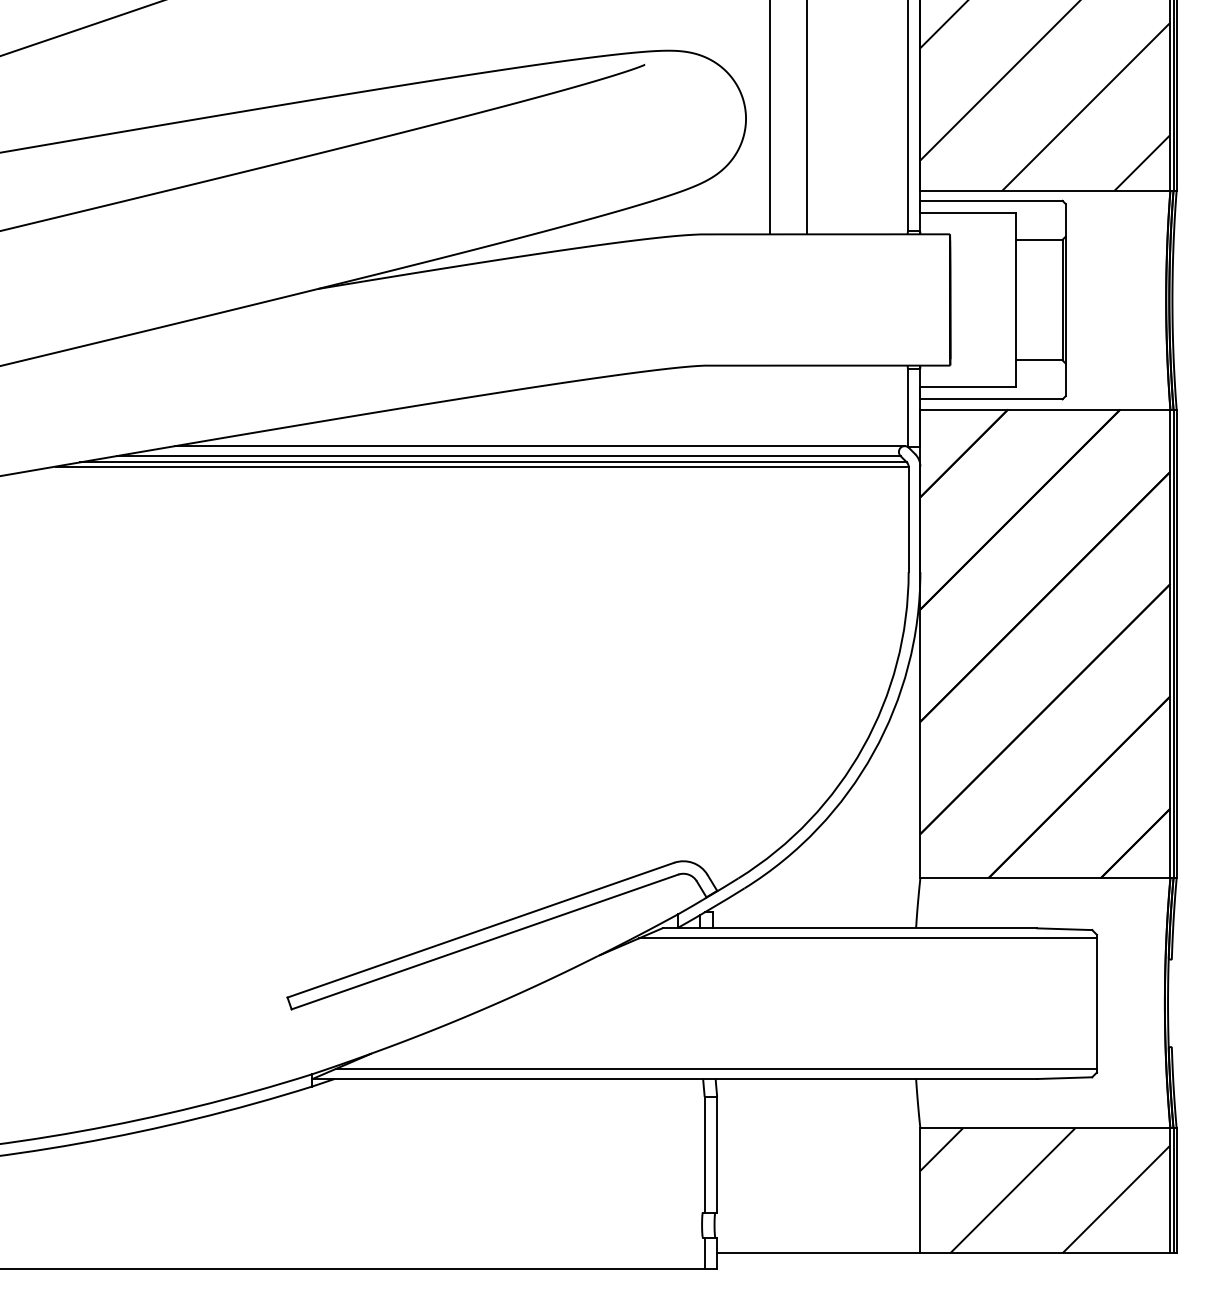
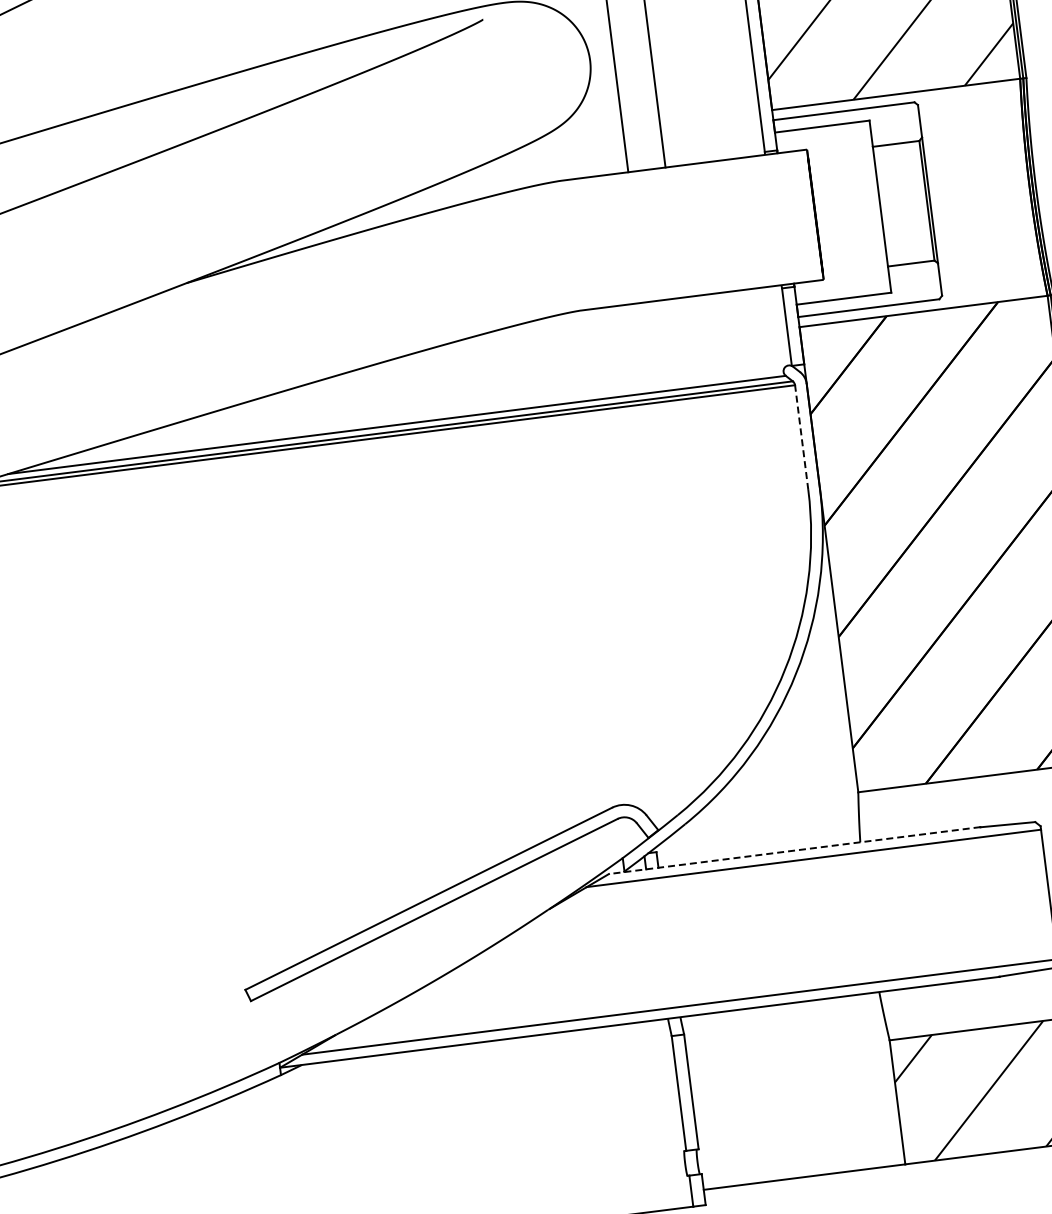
line: (539, 446) -> (426, 411), removed
line: (908, 519) -> (801, 437), solid -> dashed
line: (849, 928) -> (794, 850), solid -> dashed

